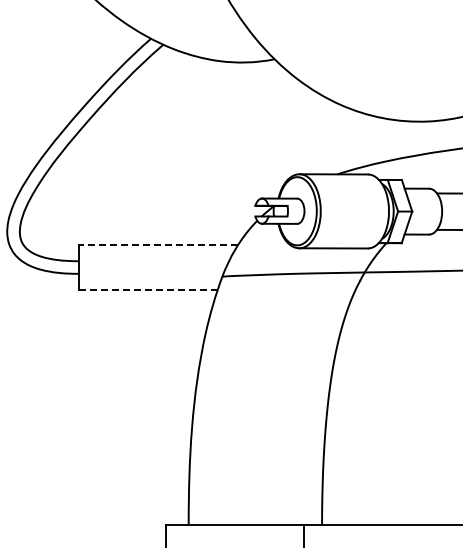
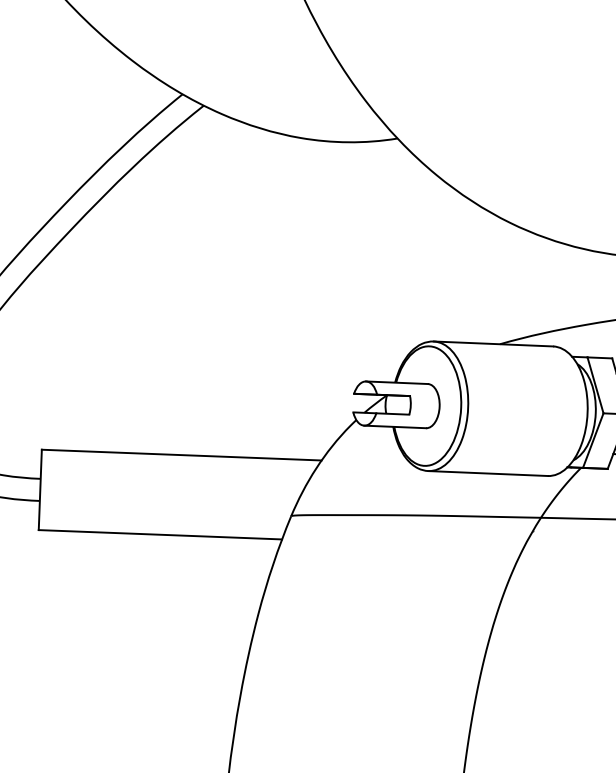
line: (158, 244) -> (181, 454), dashed -> solid
line: (147, 290) -> (159, 534), dashed -> solid

